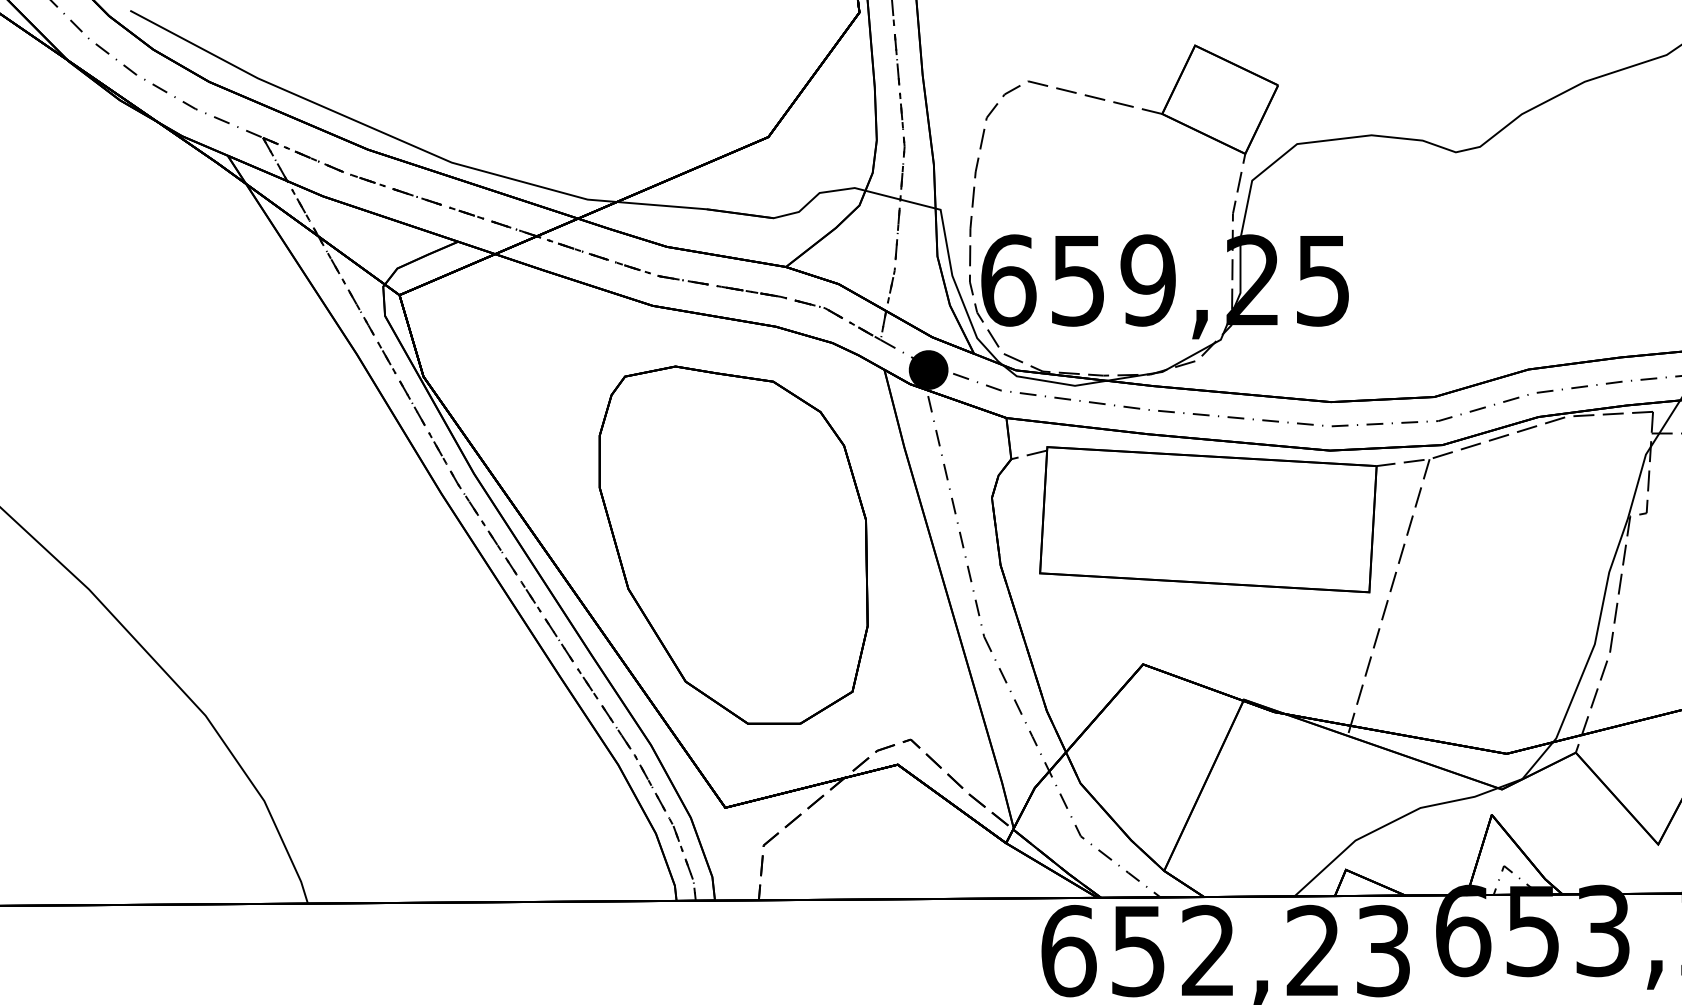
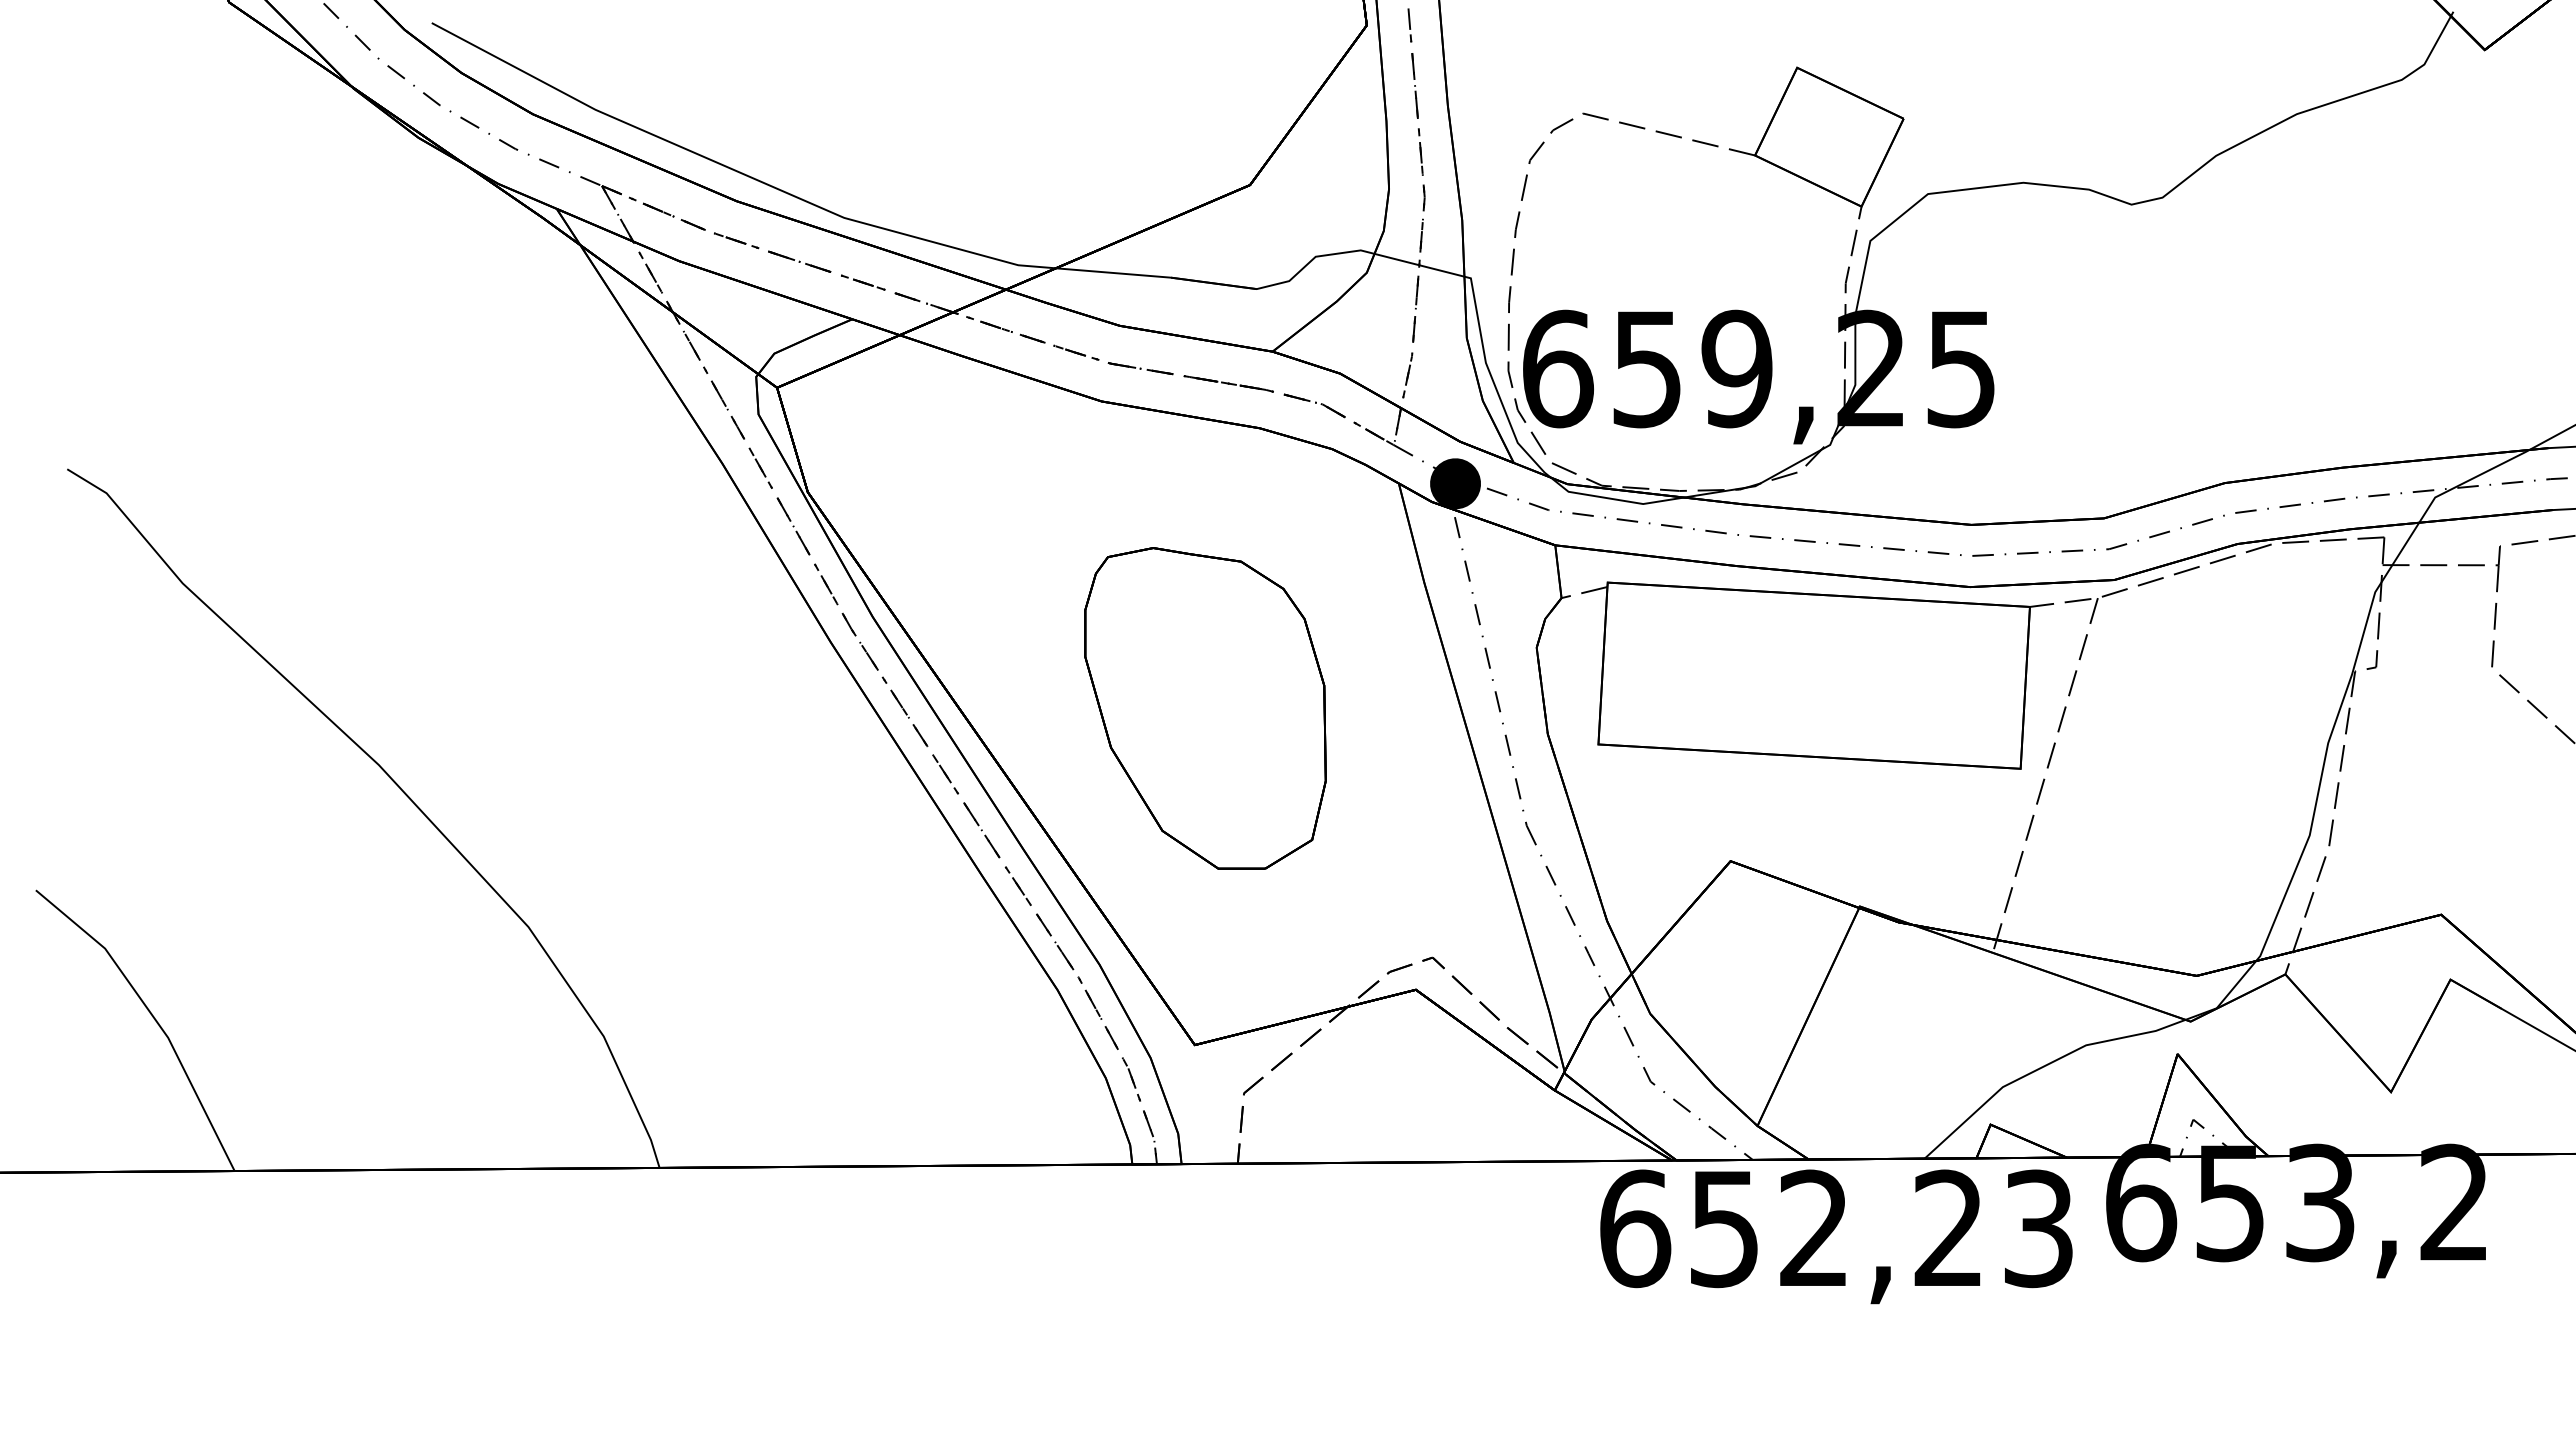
part: (733, 545) -> (1205, 708), size x0.7

